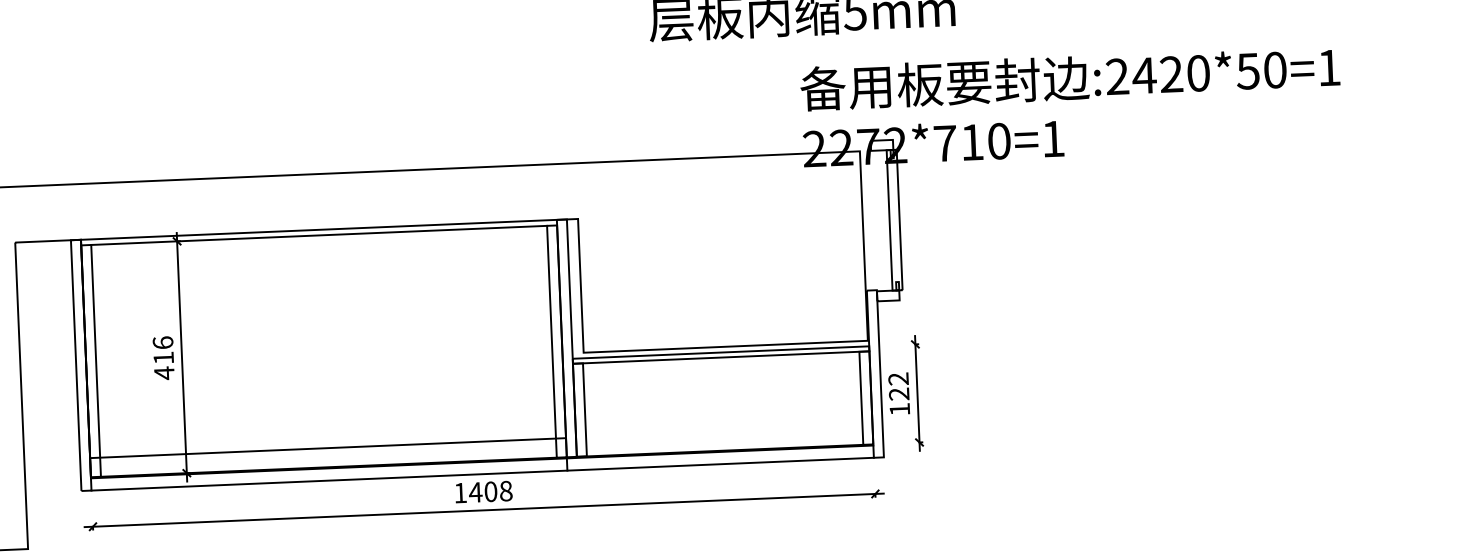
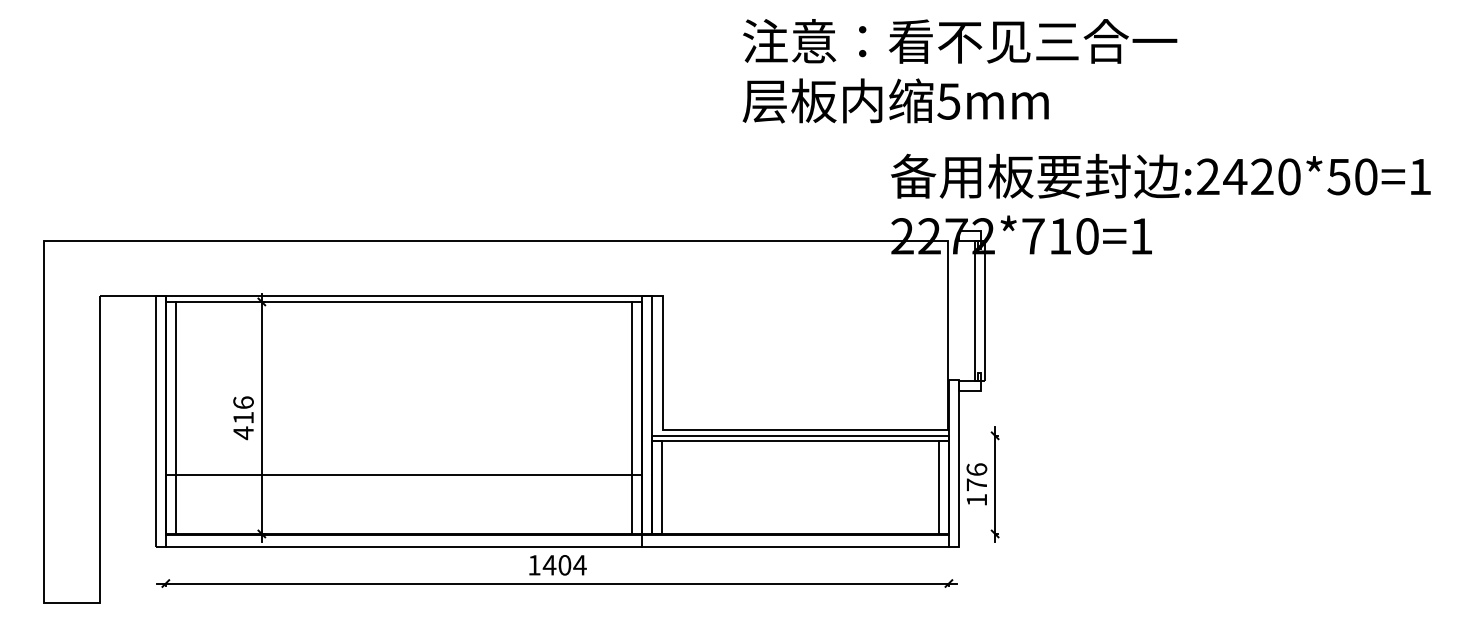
text: (898, 386) -> (976, 477), 122 -> 176
line: (327, 447) -> (403, 474), moved
text: (505, 491) -> (579, 565), 1408 -> 1404

